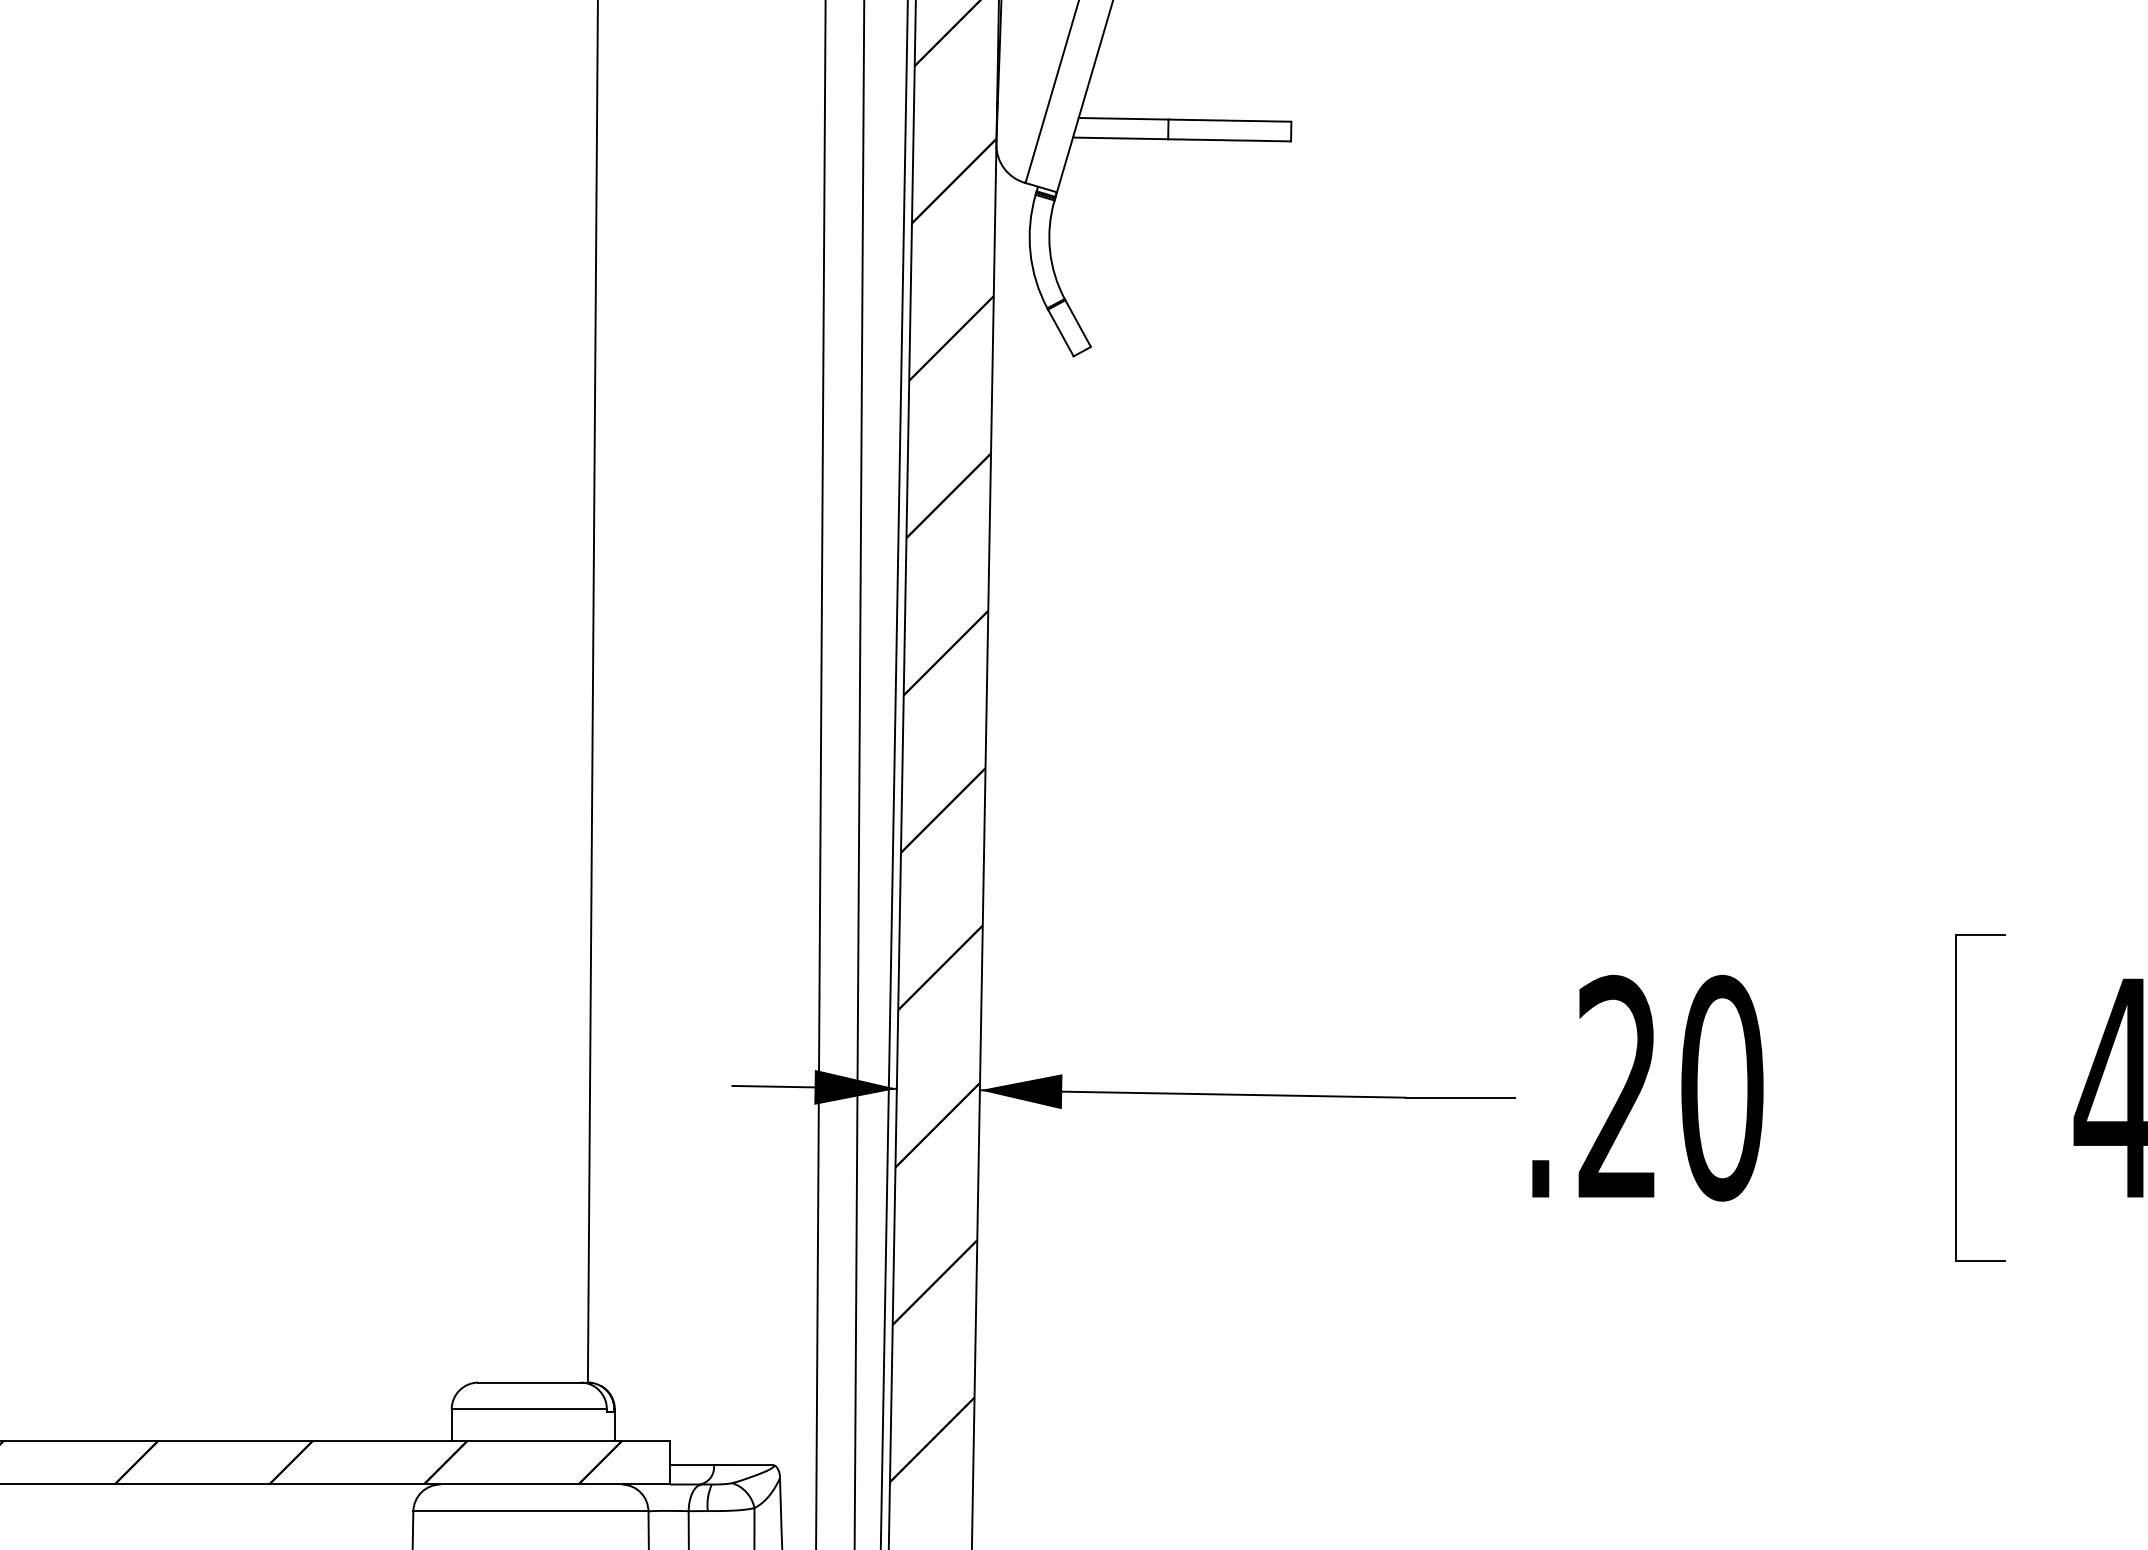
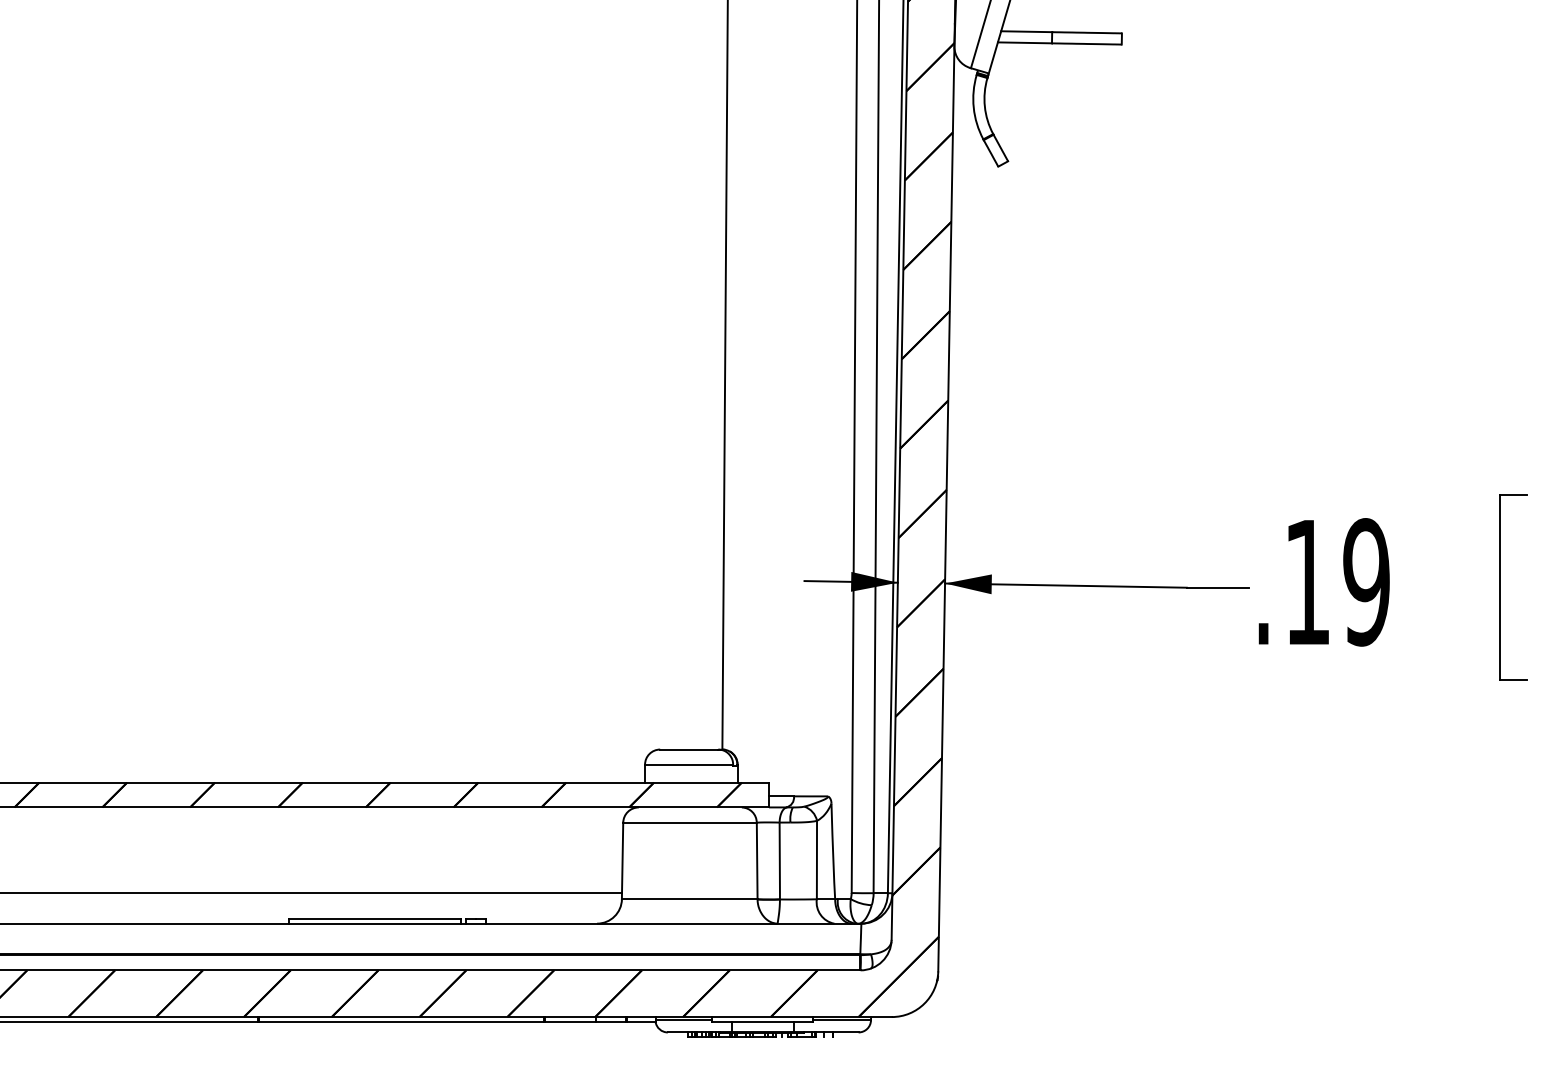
text: (1670, 1088) -> (1337, 582), .20 -> .19

